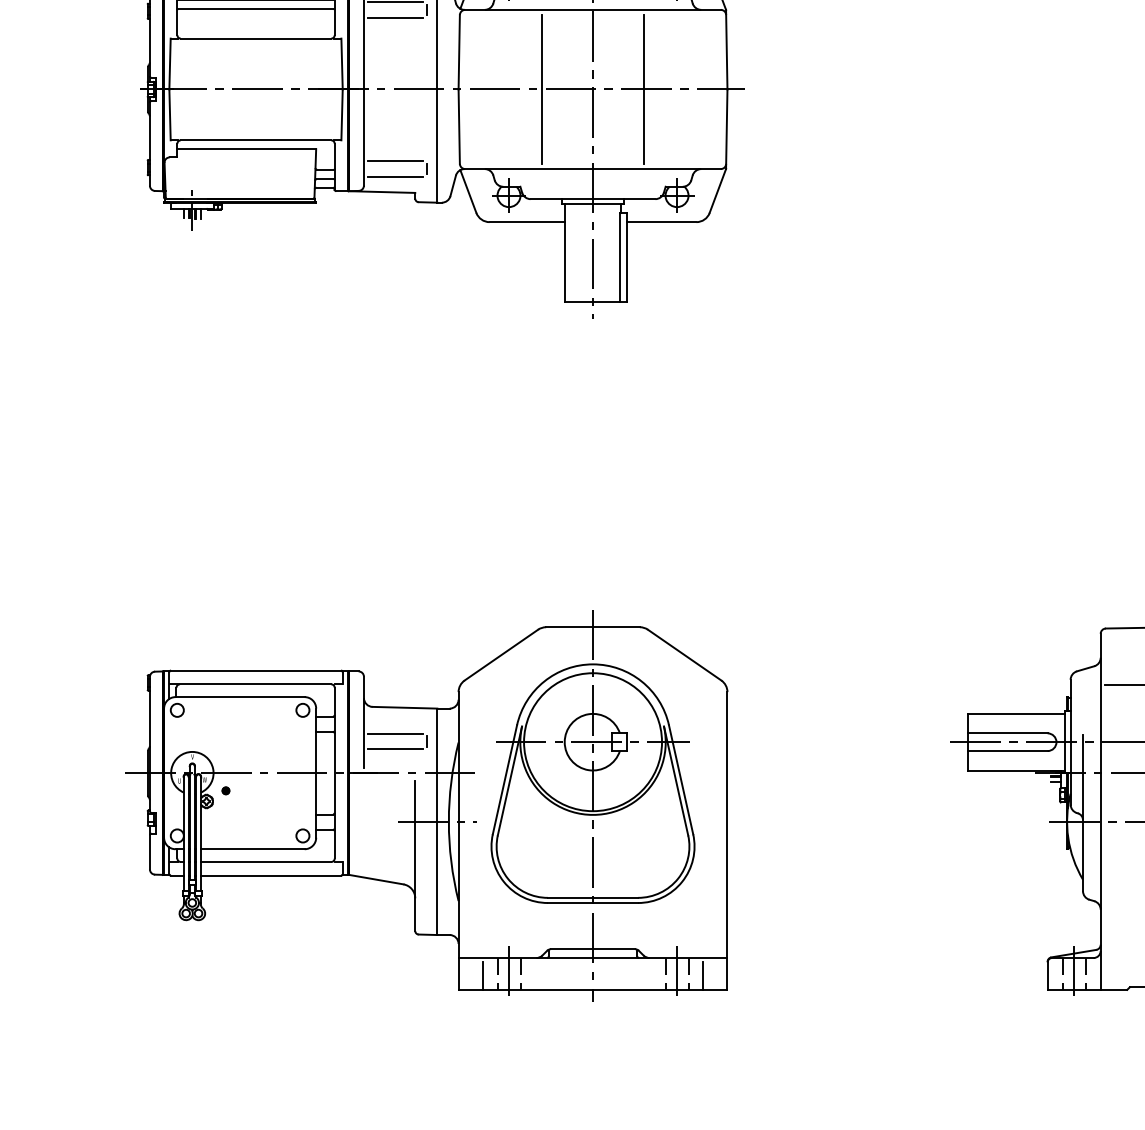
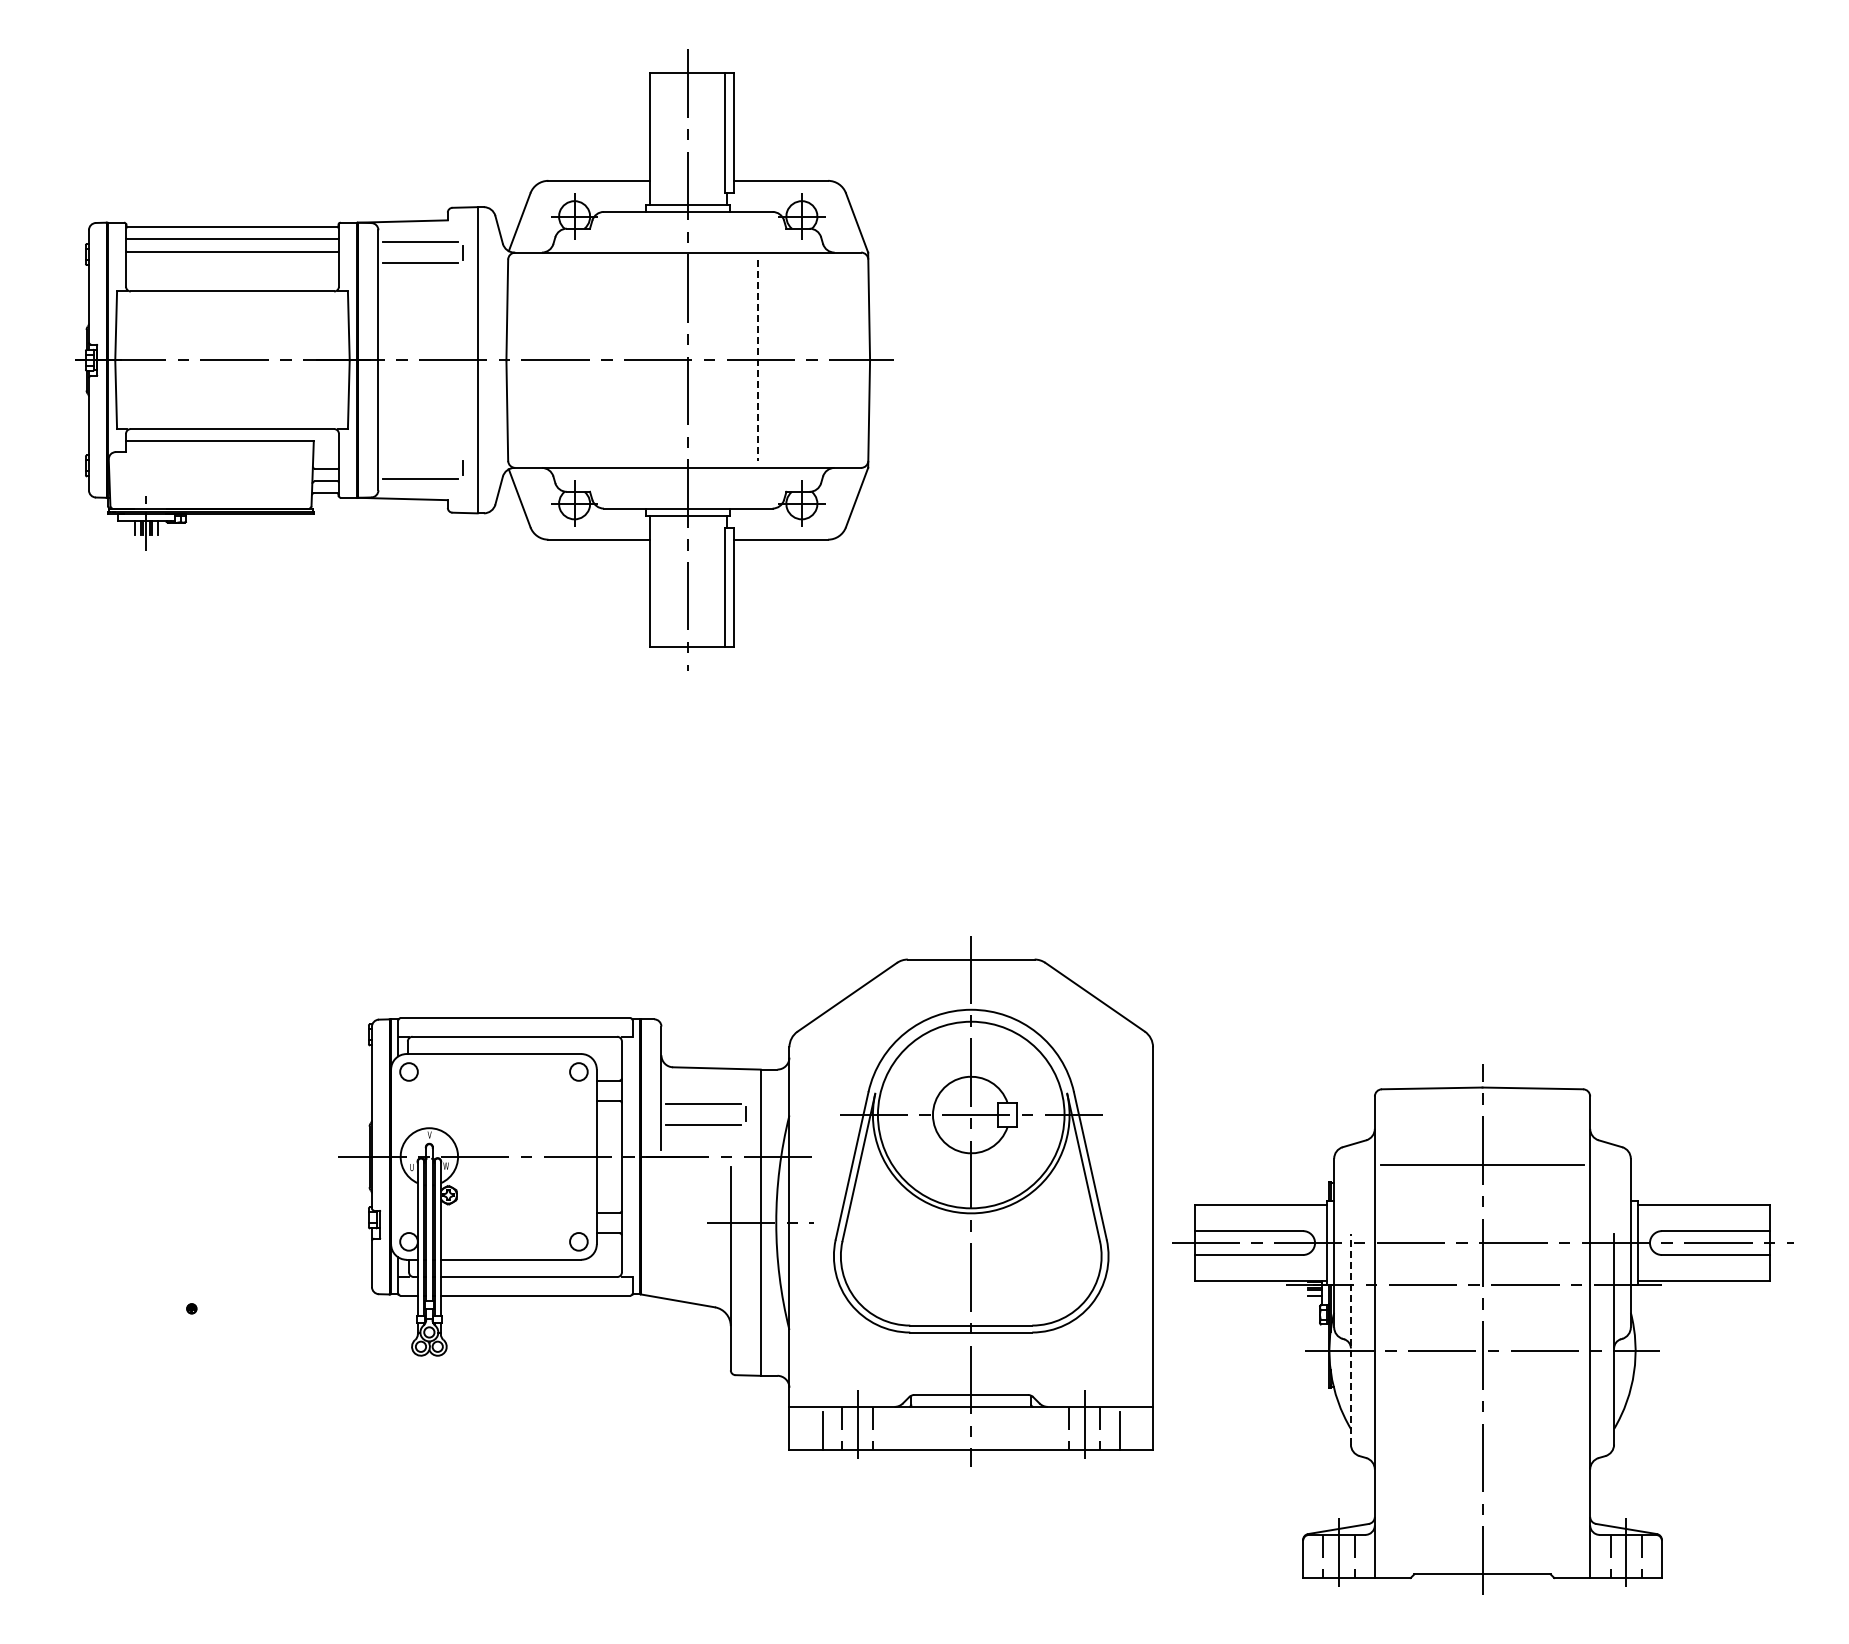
line: (541, 88) -> (618, 359), removed
line: (644, 89) -> (757, 360), solid -> dashed
line: (395, 161) -> (420, 457), removed
part: (426, 806) -> (745, 1201), moved
line: (1082, 812) -> (1350, 1338), solid -> dashed

